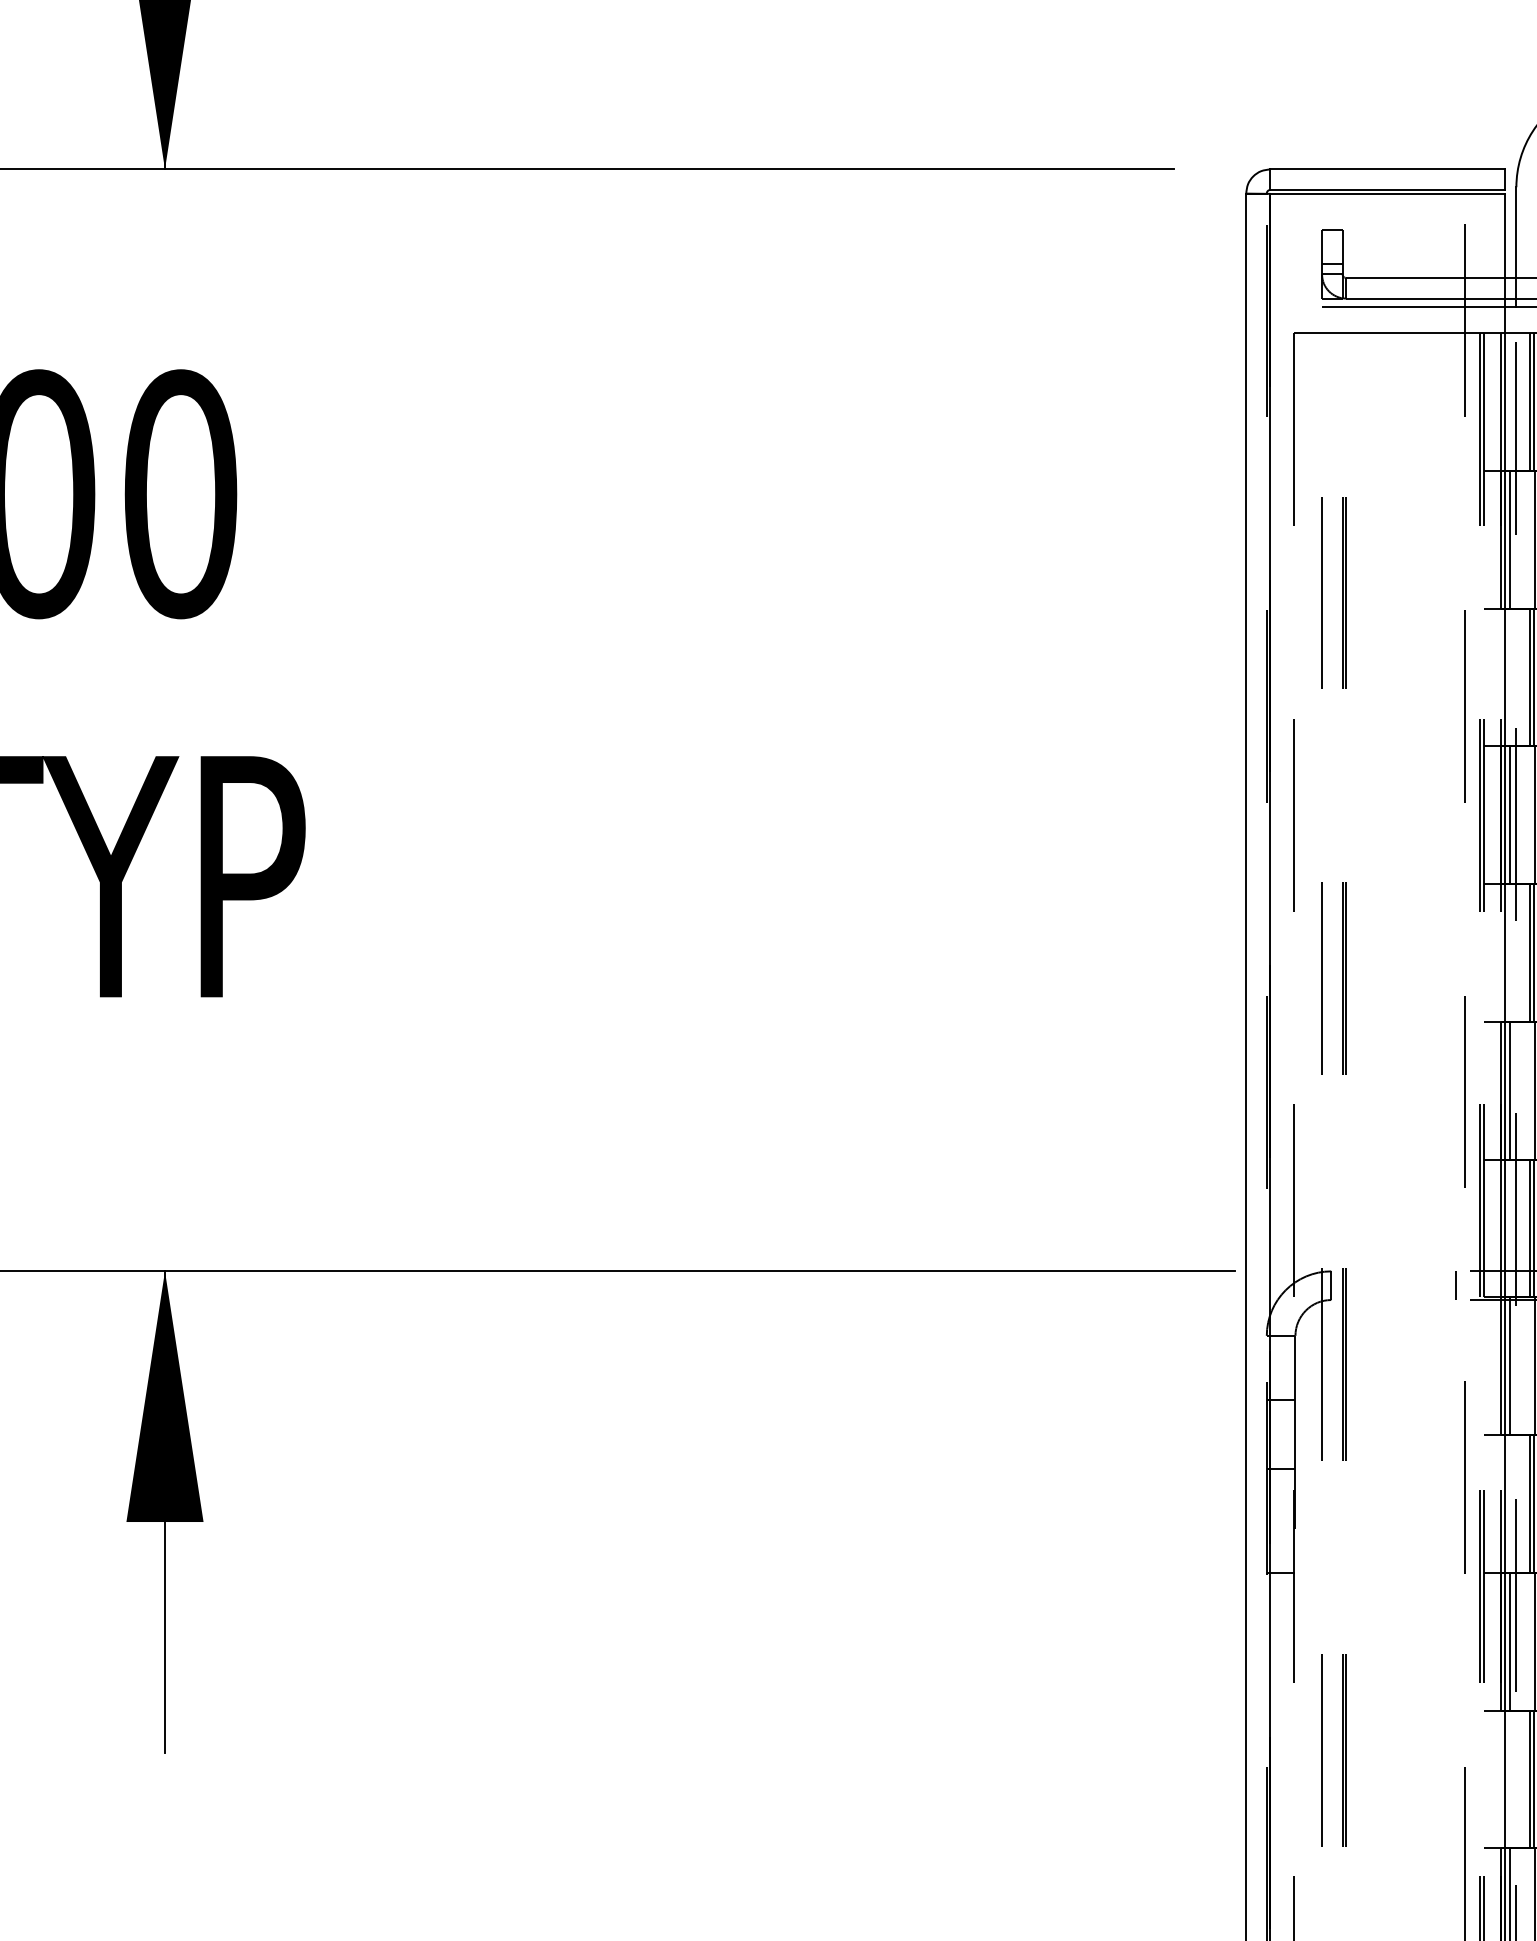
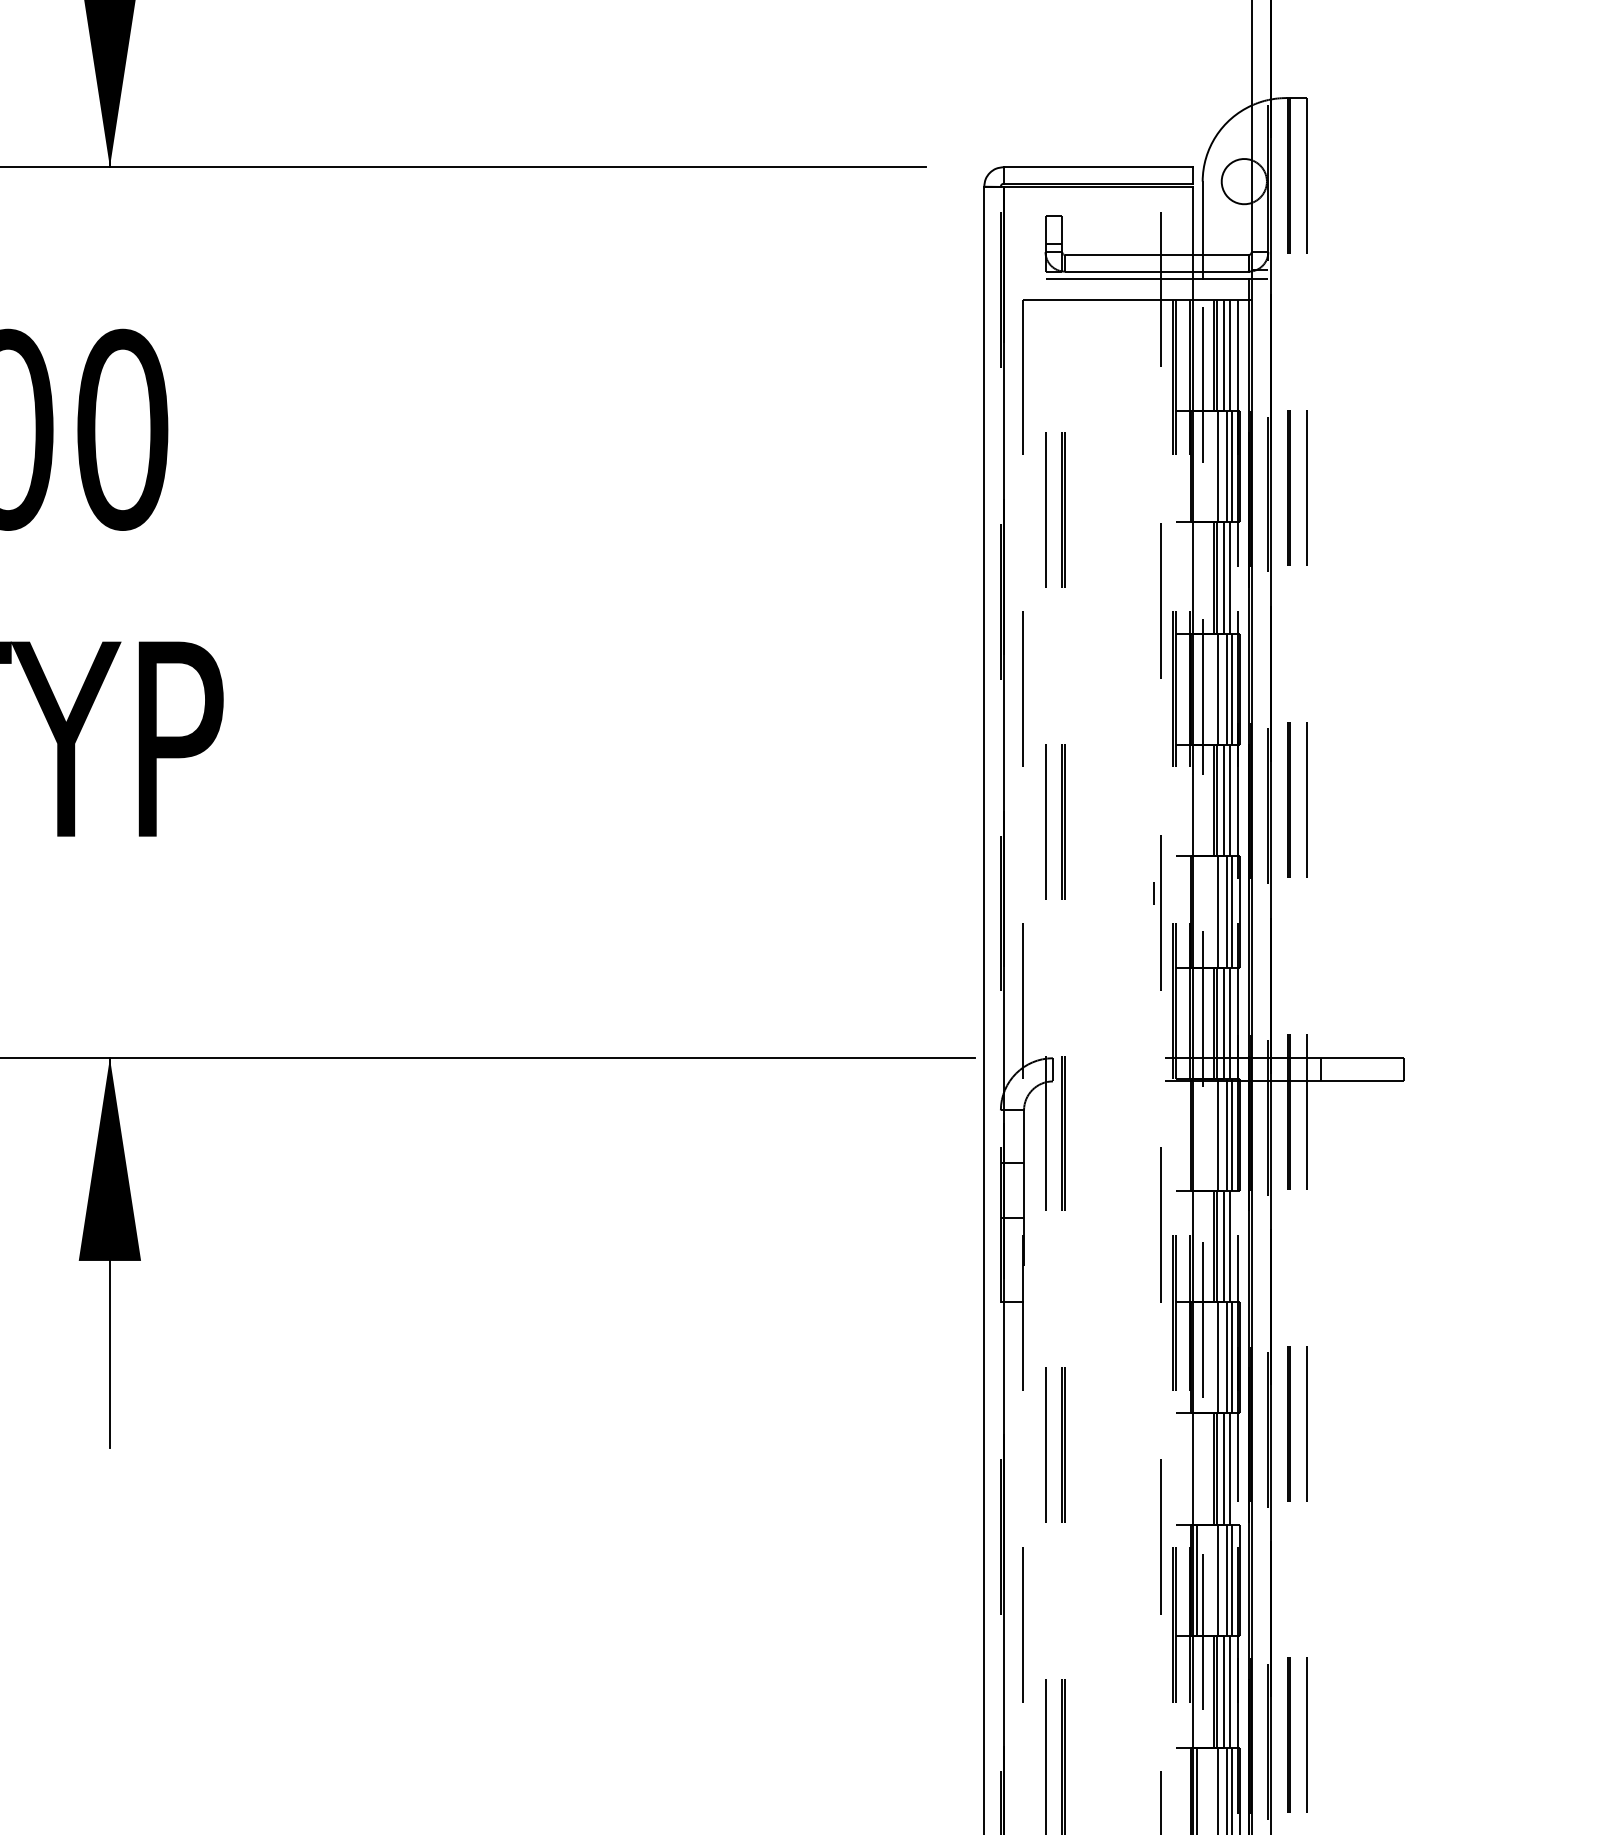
line: (1509, 539) -> (1197, 466), removed
line: (1509, 815) -> (1197, 689), removed
line: (1509, 1089) -> (1197, 911), removed
line: (1455, 1285) -> (1153, 893), moved
line: (1509, 1365) -> (1197, 1134), removed
line: (1509, 1641) -> (1197, 1357), removed

